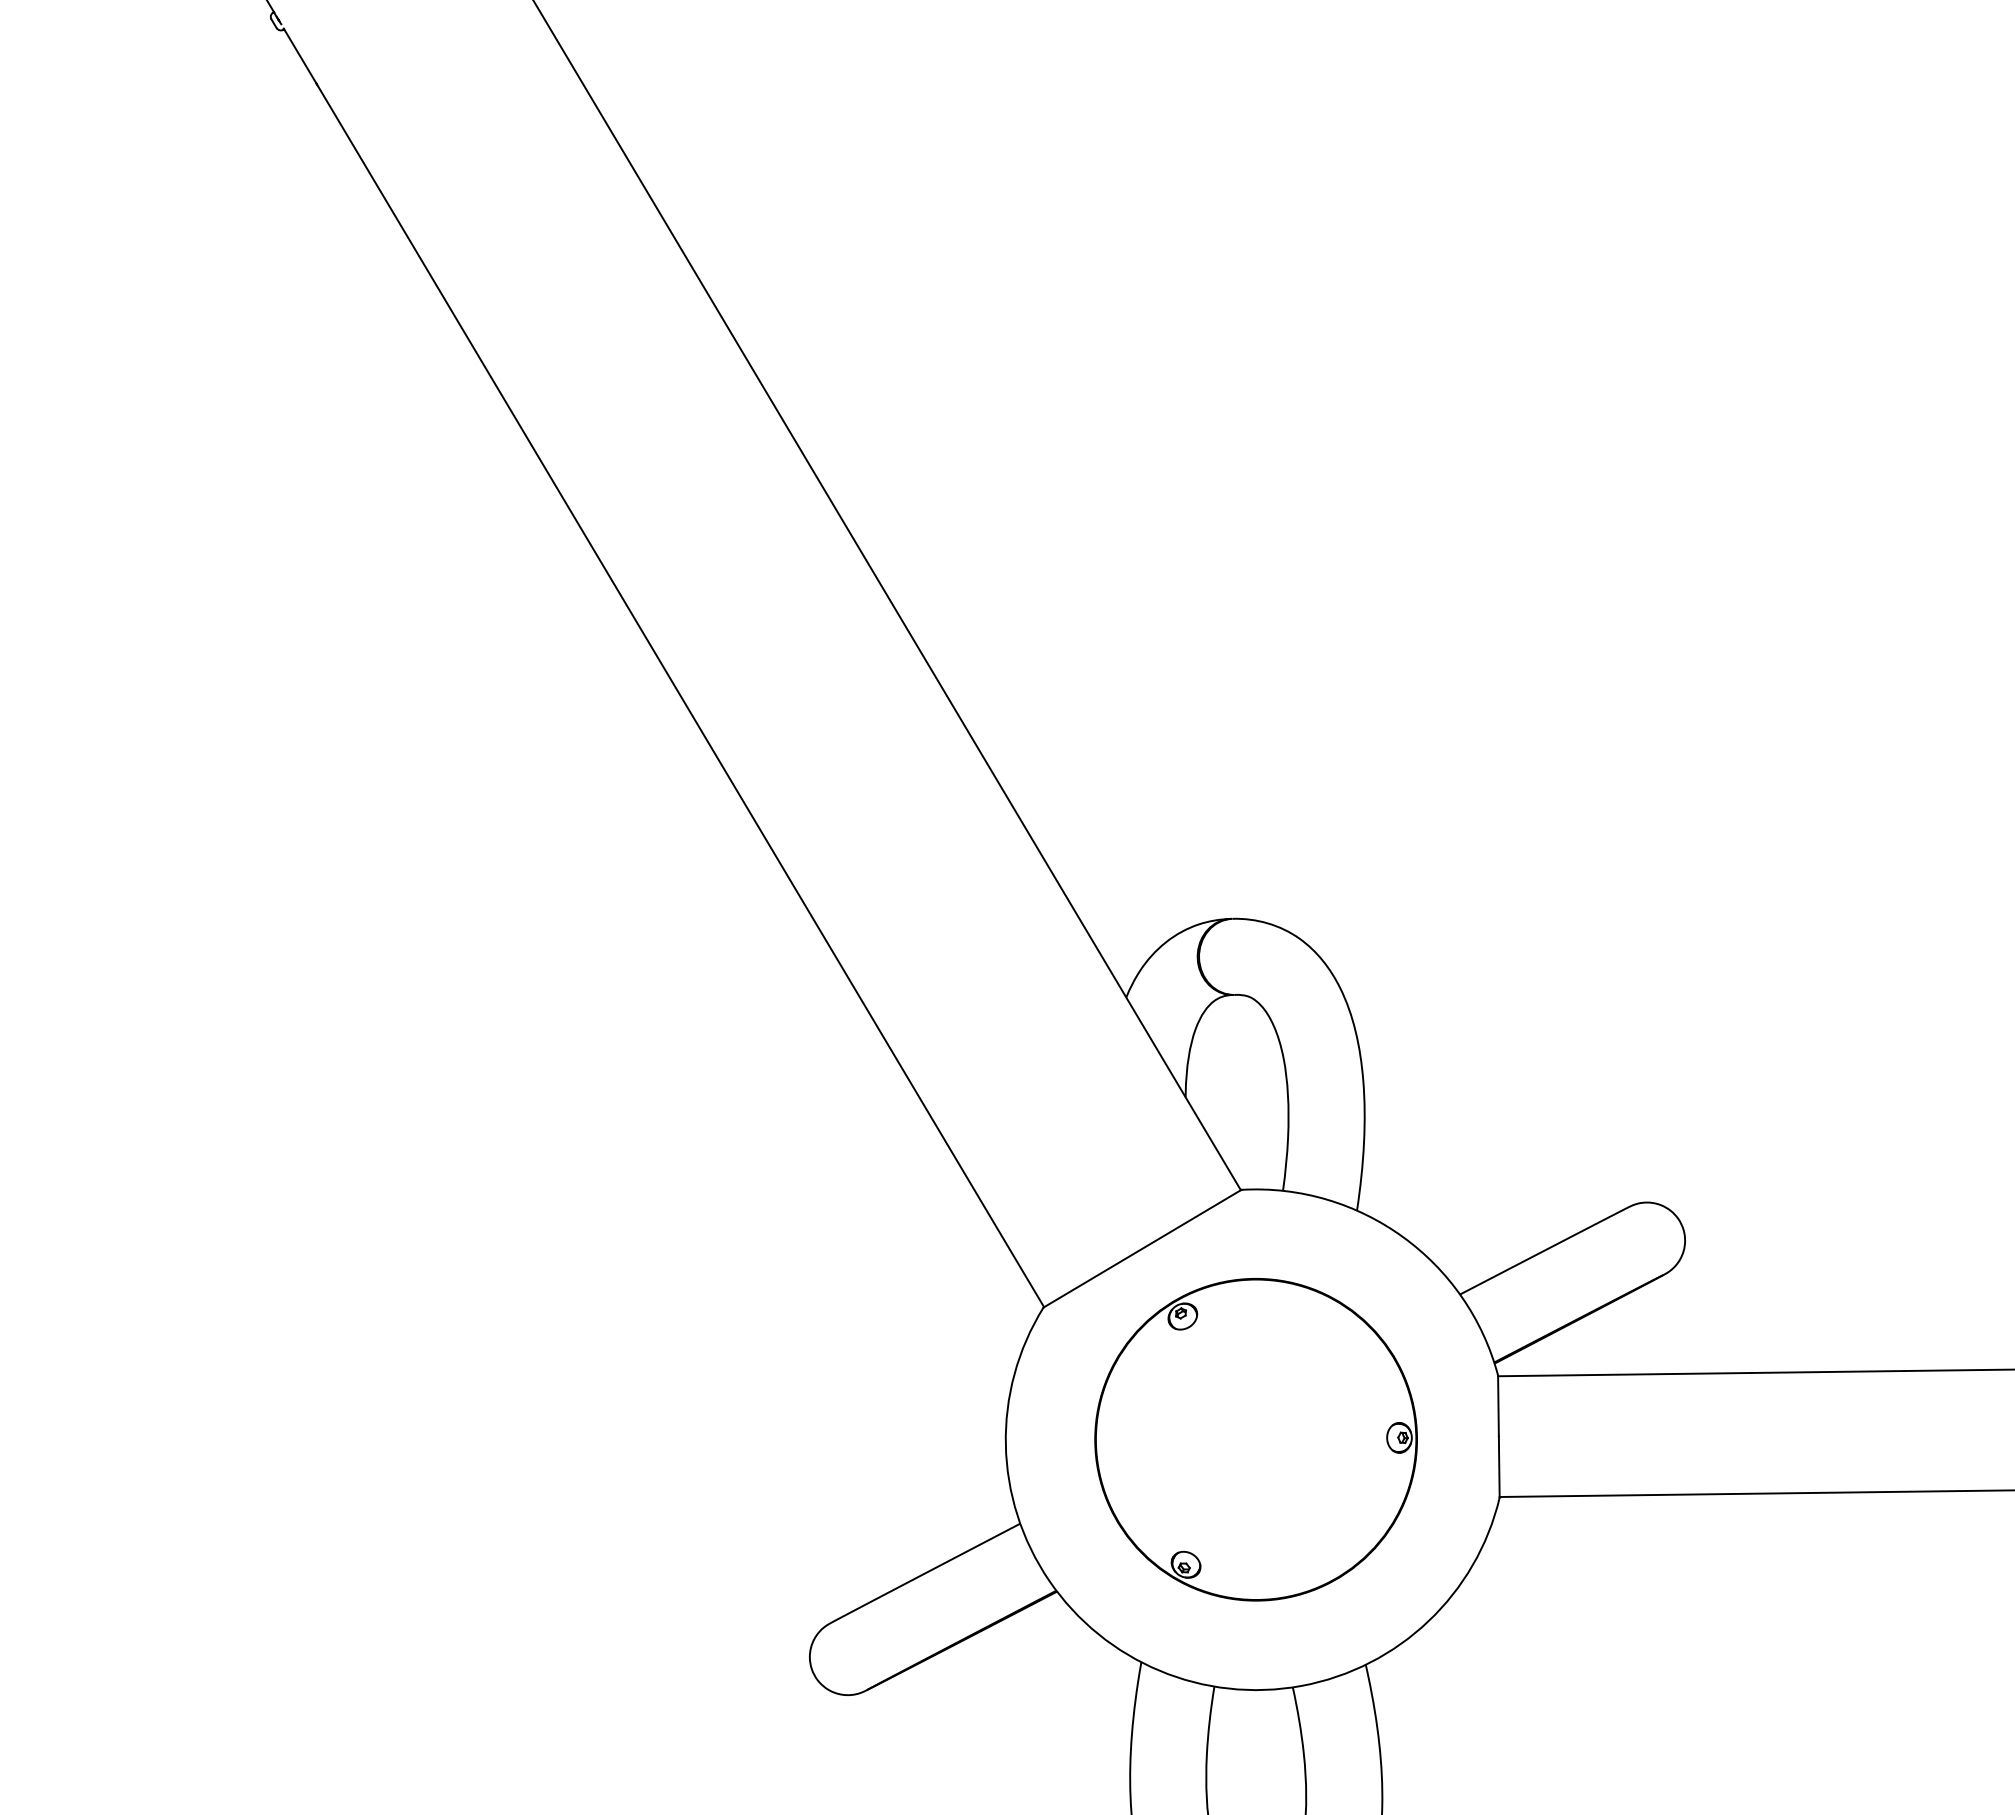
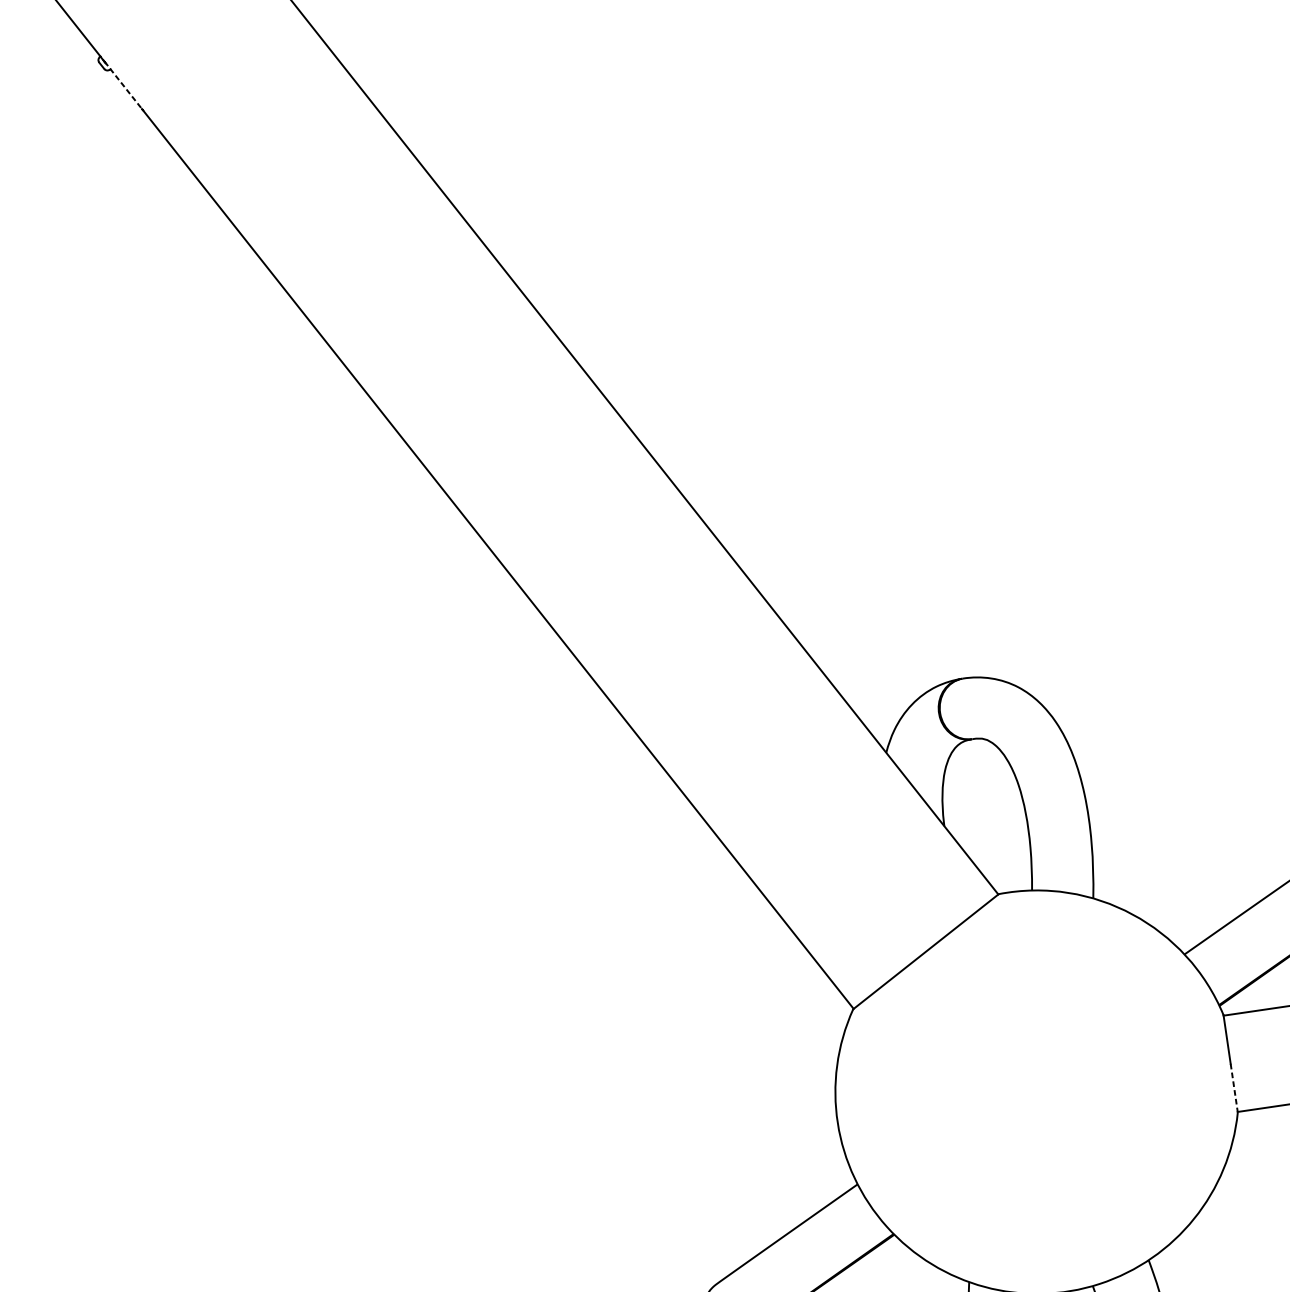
line: (300, 56) -> (126, 89), solid -> dashed
part: (1255, 1439) -> (1036, 1092), removed
line: (1499, 1467) -> (1234, 1088), solid -> dashed

